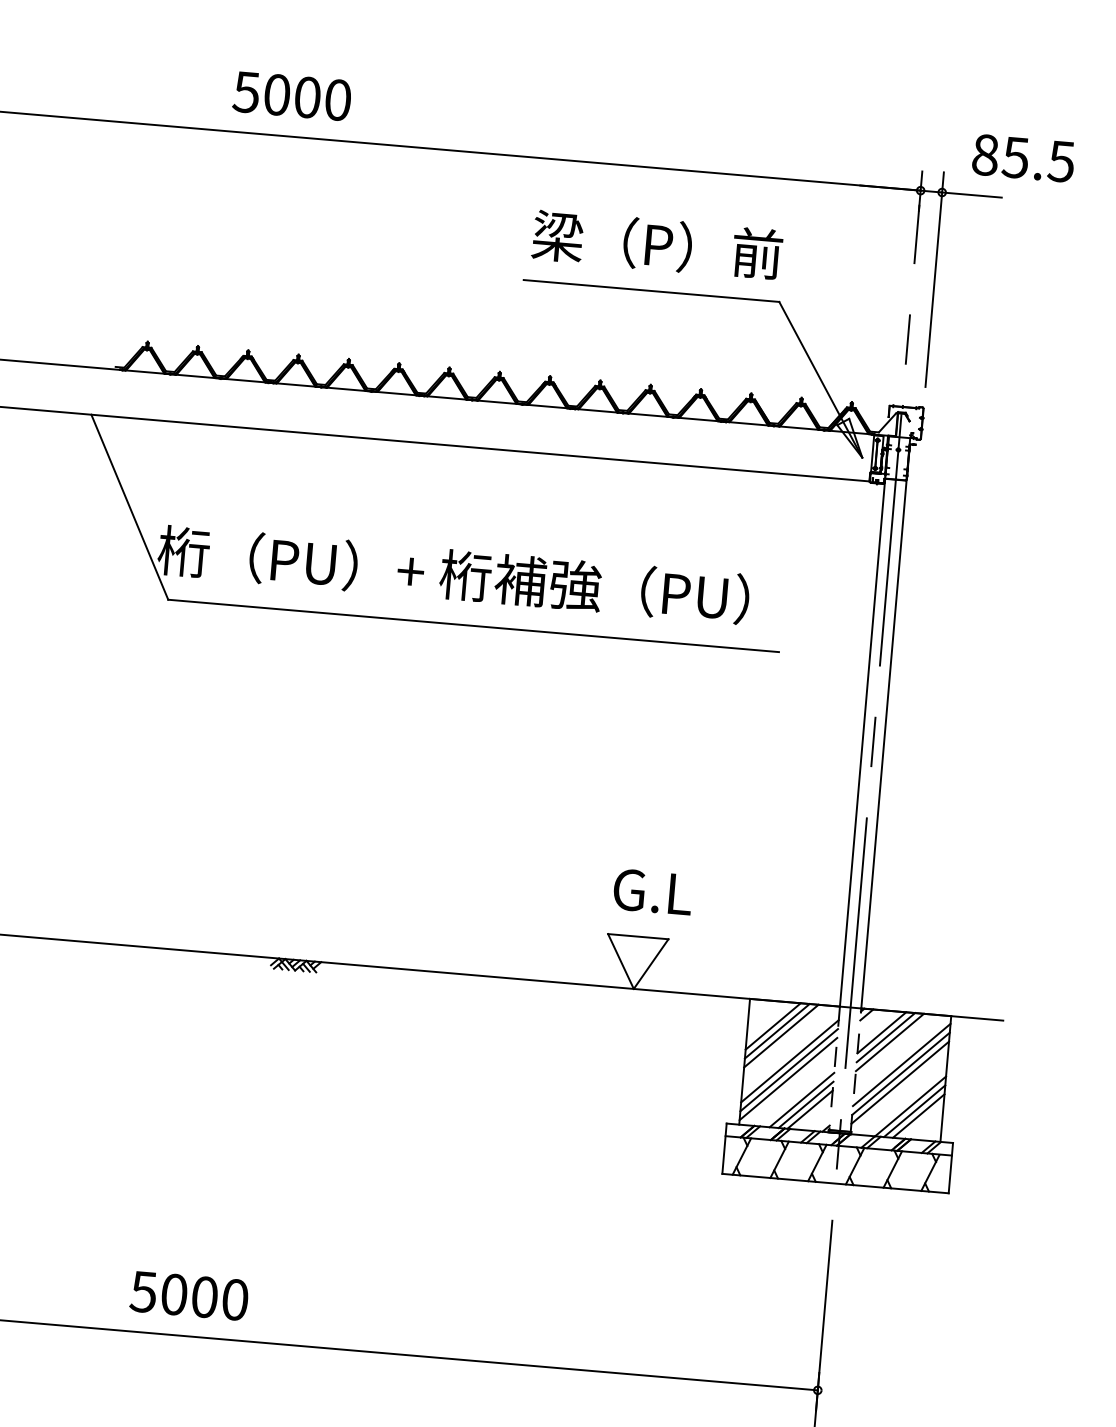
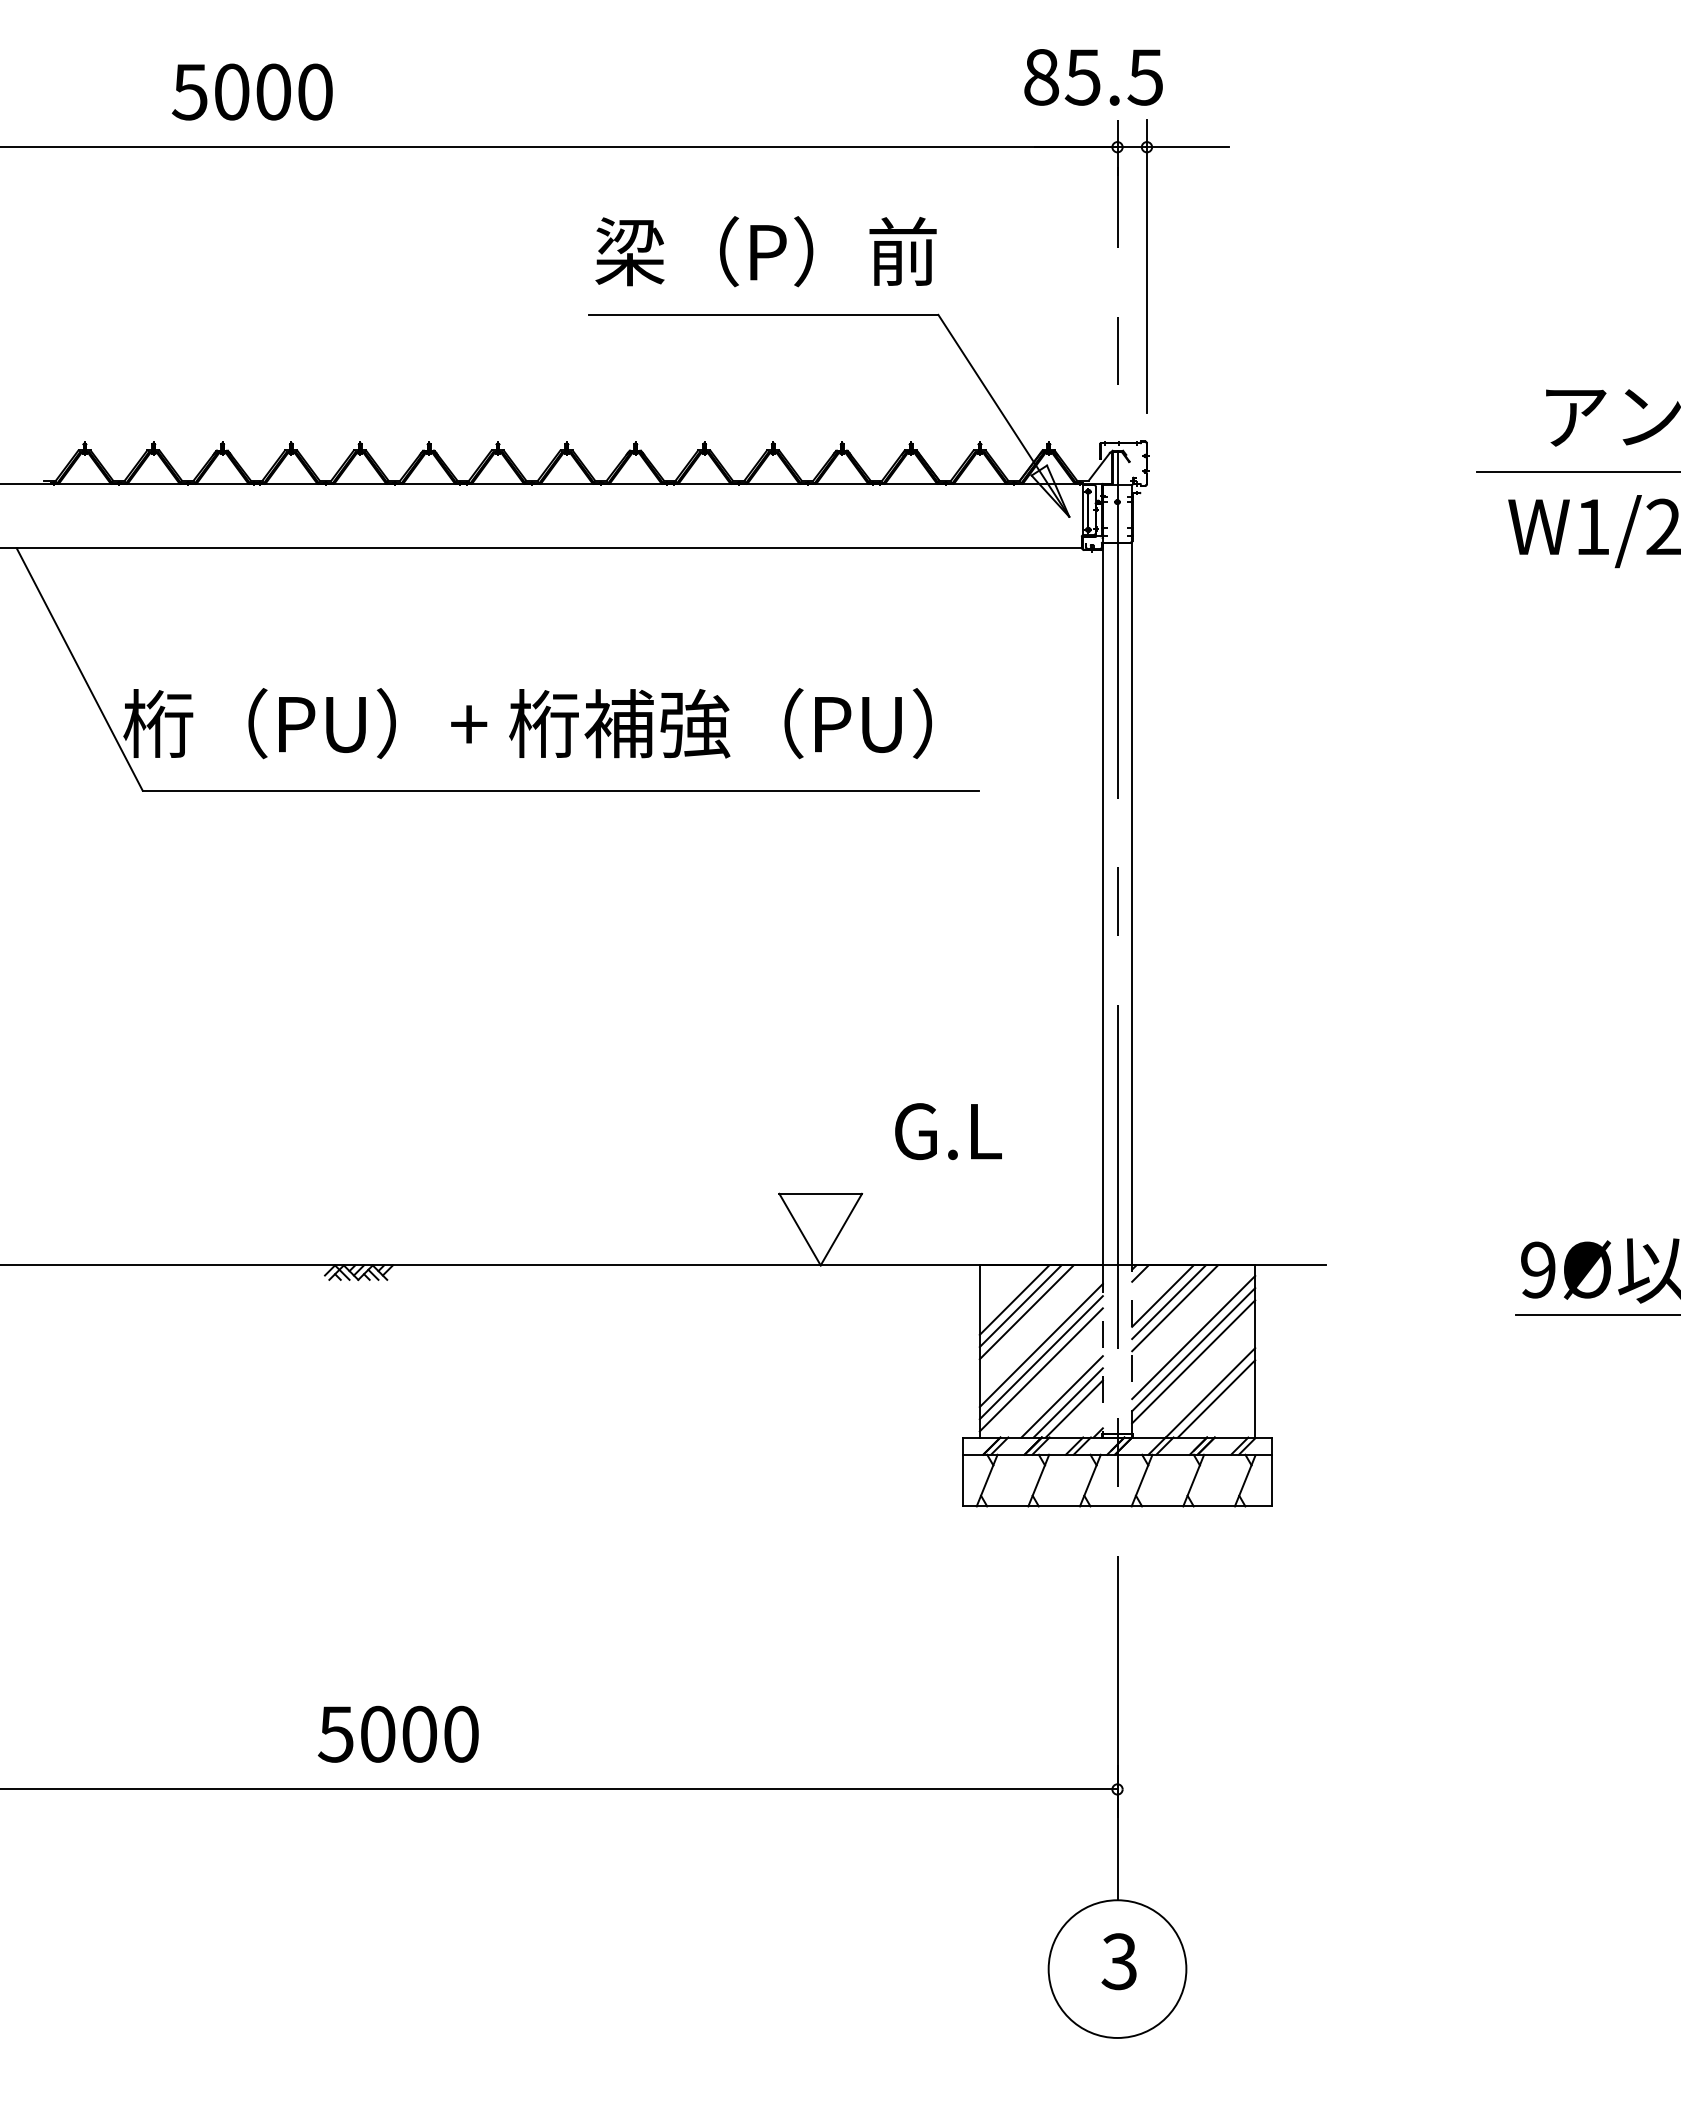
text: (1023, 158) -> (1093, 77), moved
text: (652, 892) -> (948, 1131), moved
line: (918, 1115) -> (1222, 1404), removed
text: (188, 1295) -> (397, 1733), moved

